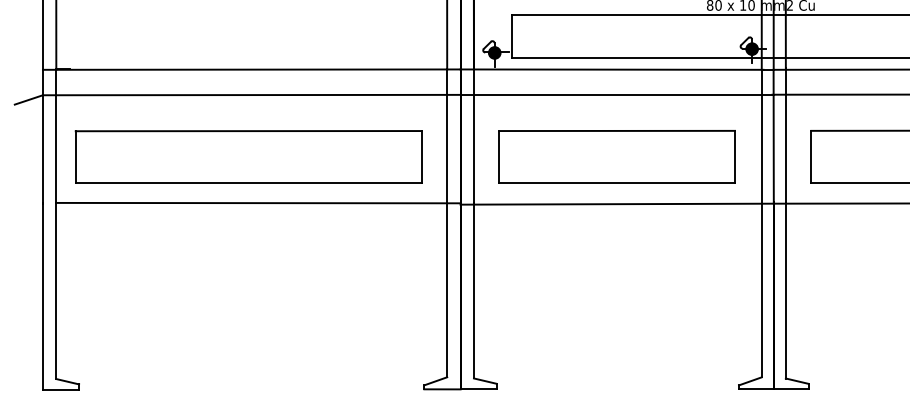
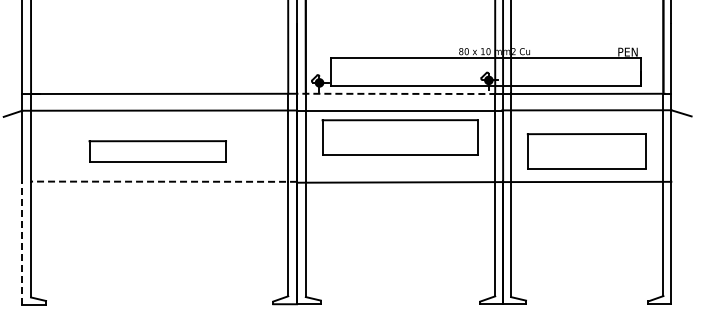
line: (611, 69) -> (396, 93), solid -> dashed
part: (248, 157) -> (157, 151), size x0.6
part: (616, 157) -> (399, 137), moved
line: (259, 202) -> (164, 181), solid -> dashed
line: (43, 295) -> (22, 242), solid -> dashed

